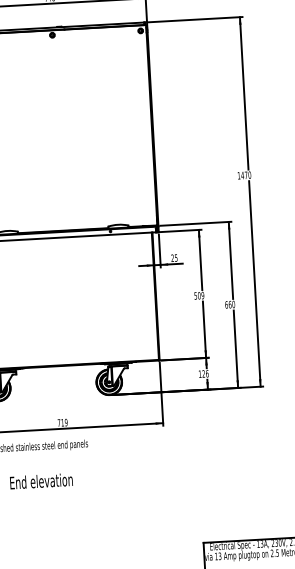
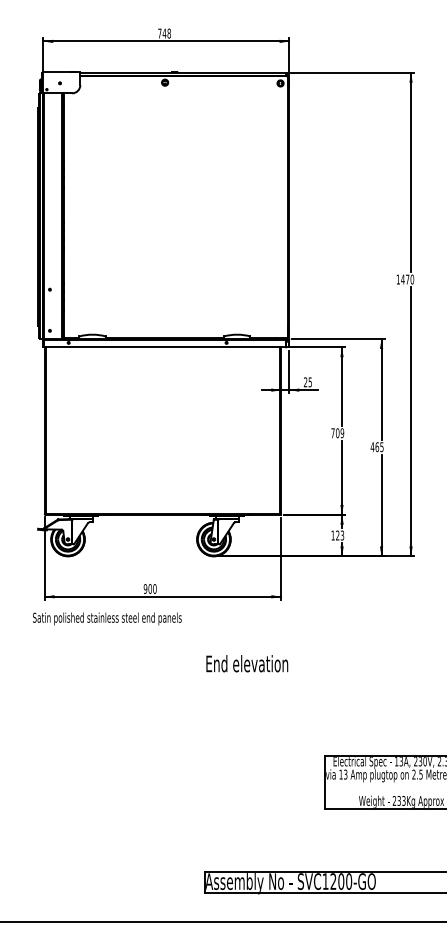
text: (195, 296) -> (332, 433), 509 -> 709
text: (229, 305) -> (376, 447), 660 -> 465
text: (207, 373) -> (342, 535), 126 -> 123
text: (62, 422) -> (149, 588), 719 -> 900
text: (41, 481) -> (247, 663), moved

